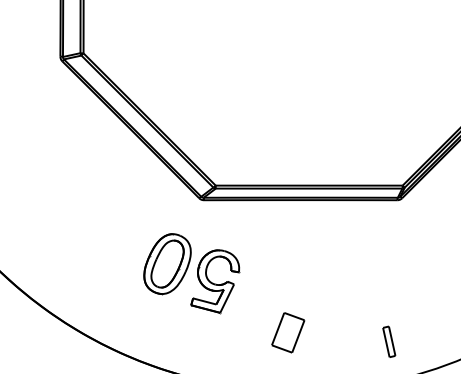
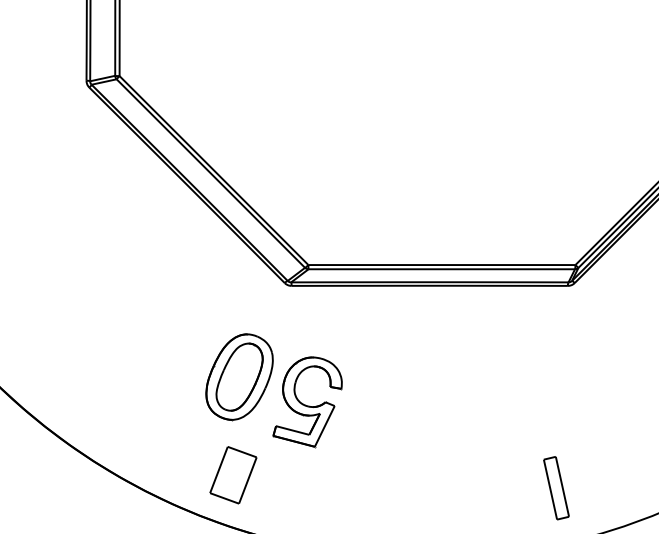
part: (288, 332) -> (233, 474), moved
part: (388, 341) -> (555, 487), size x1.43

